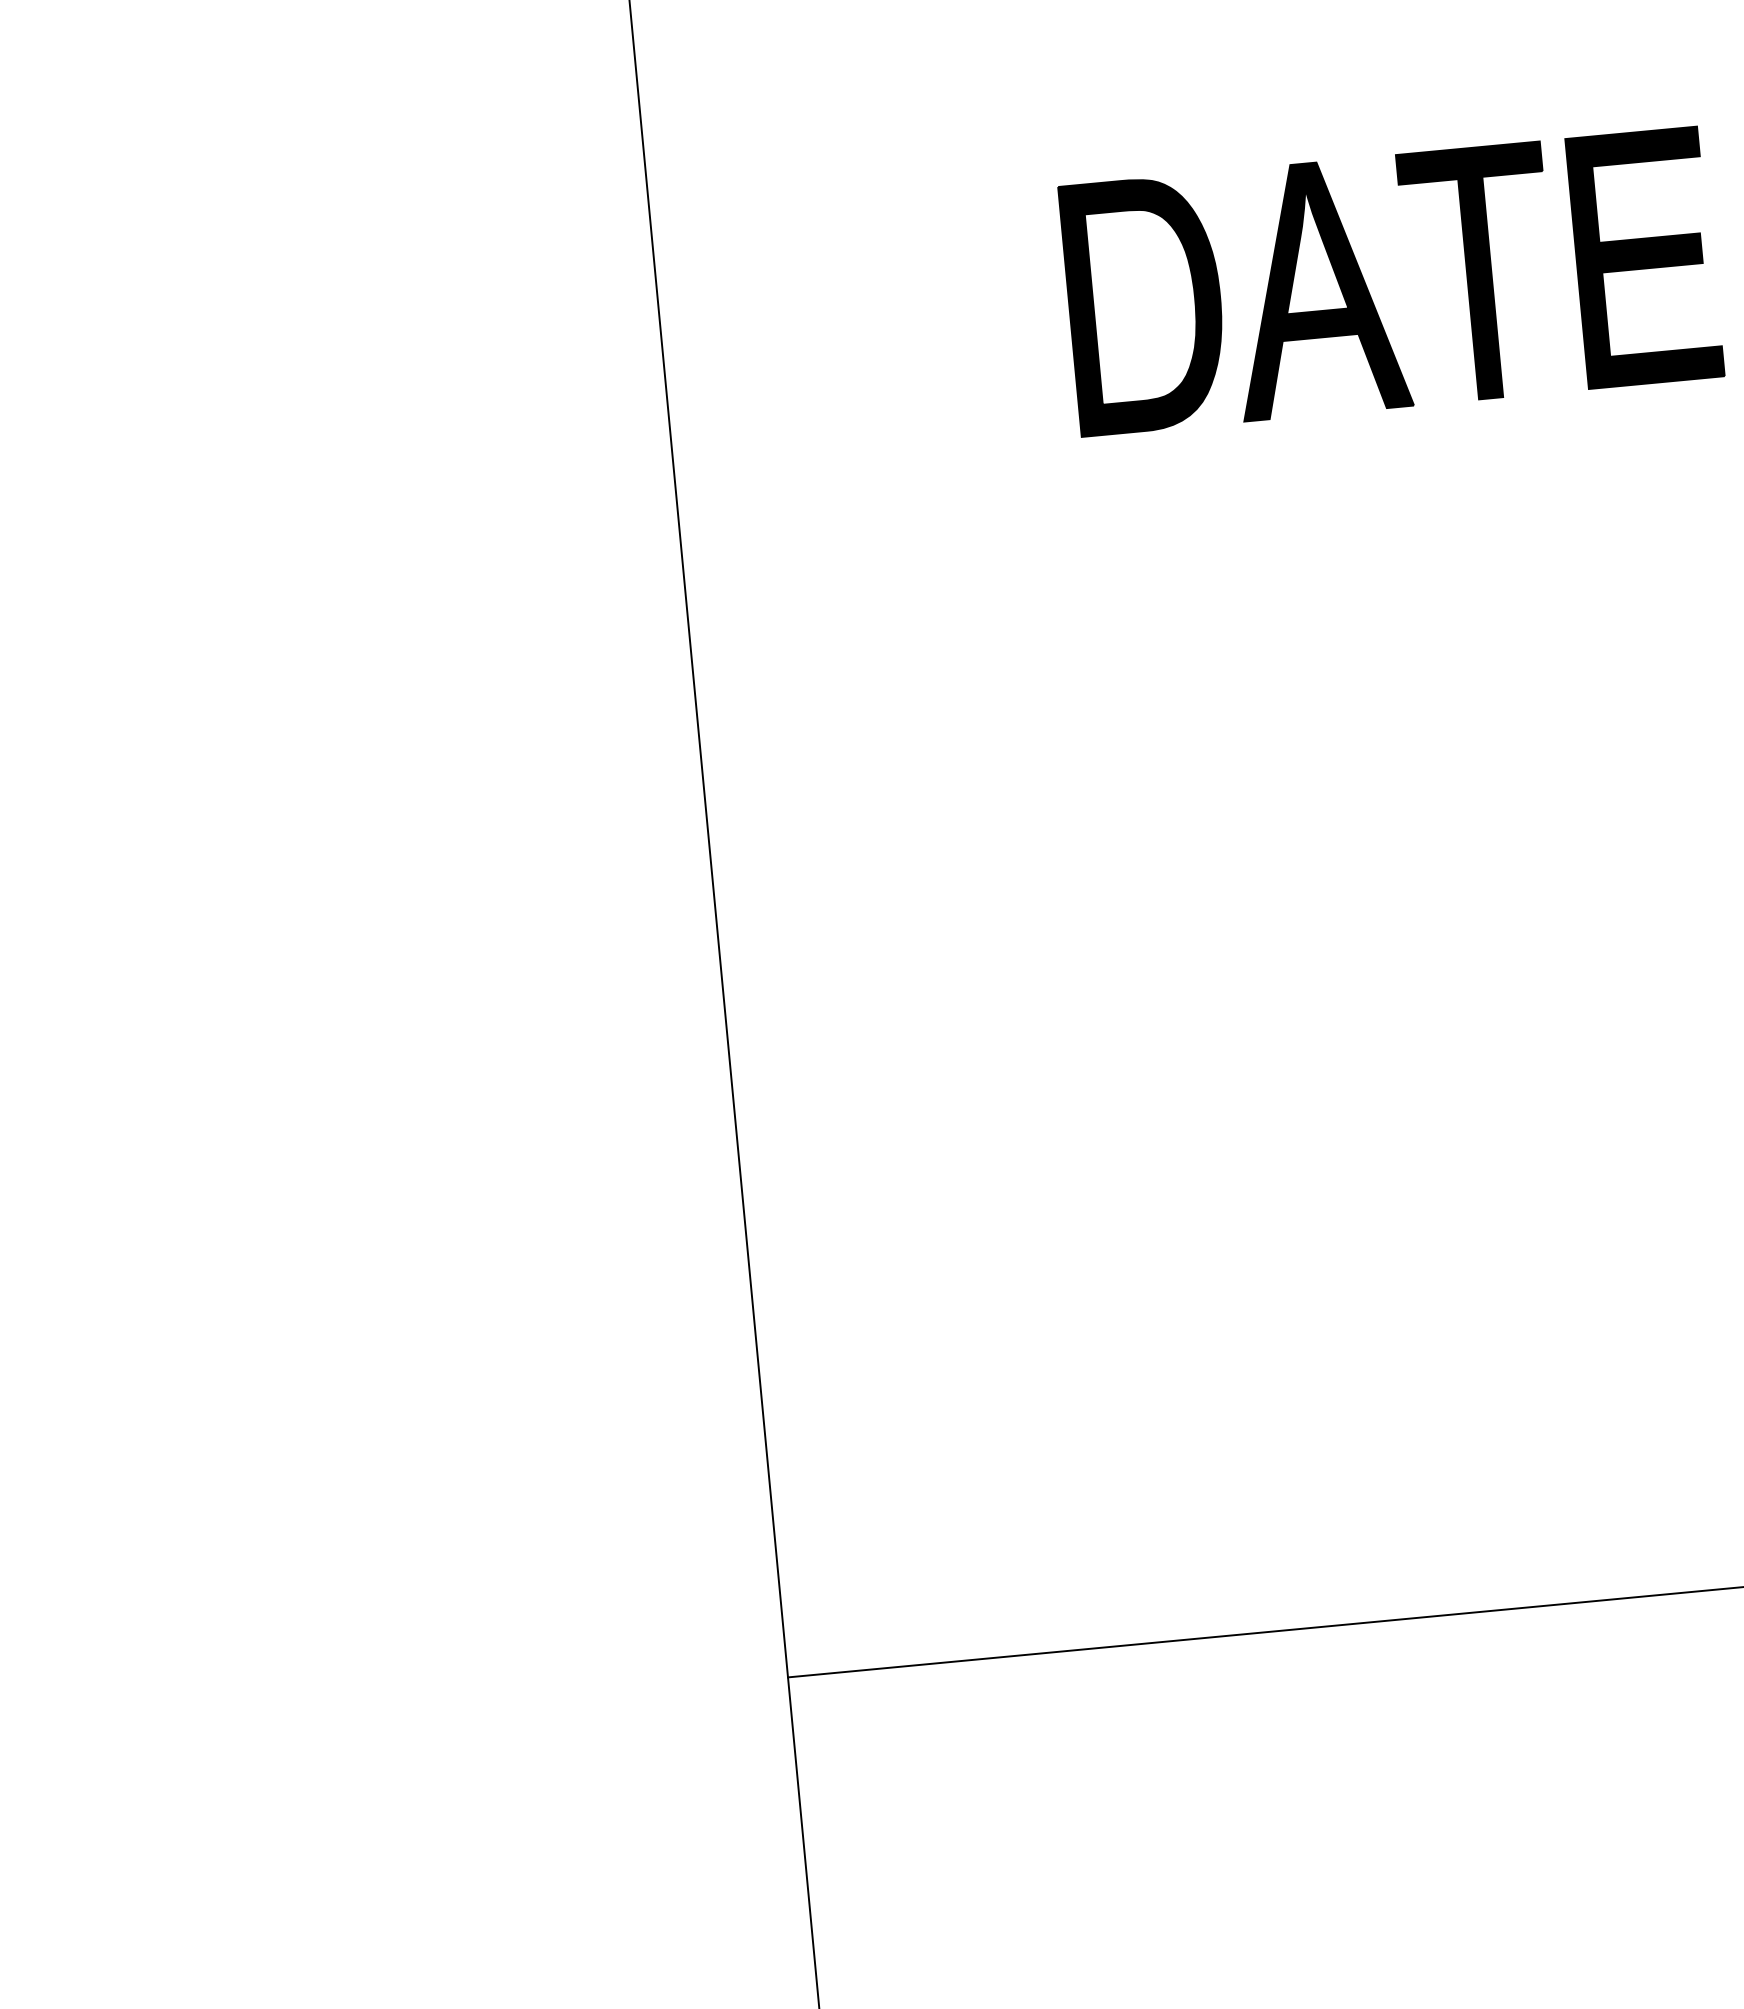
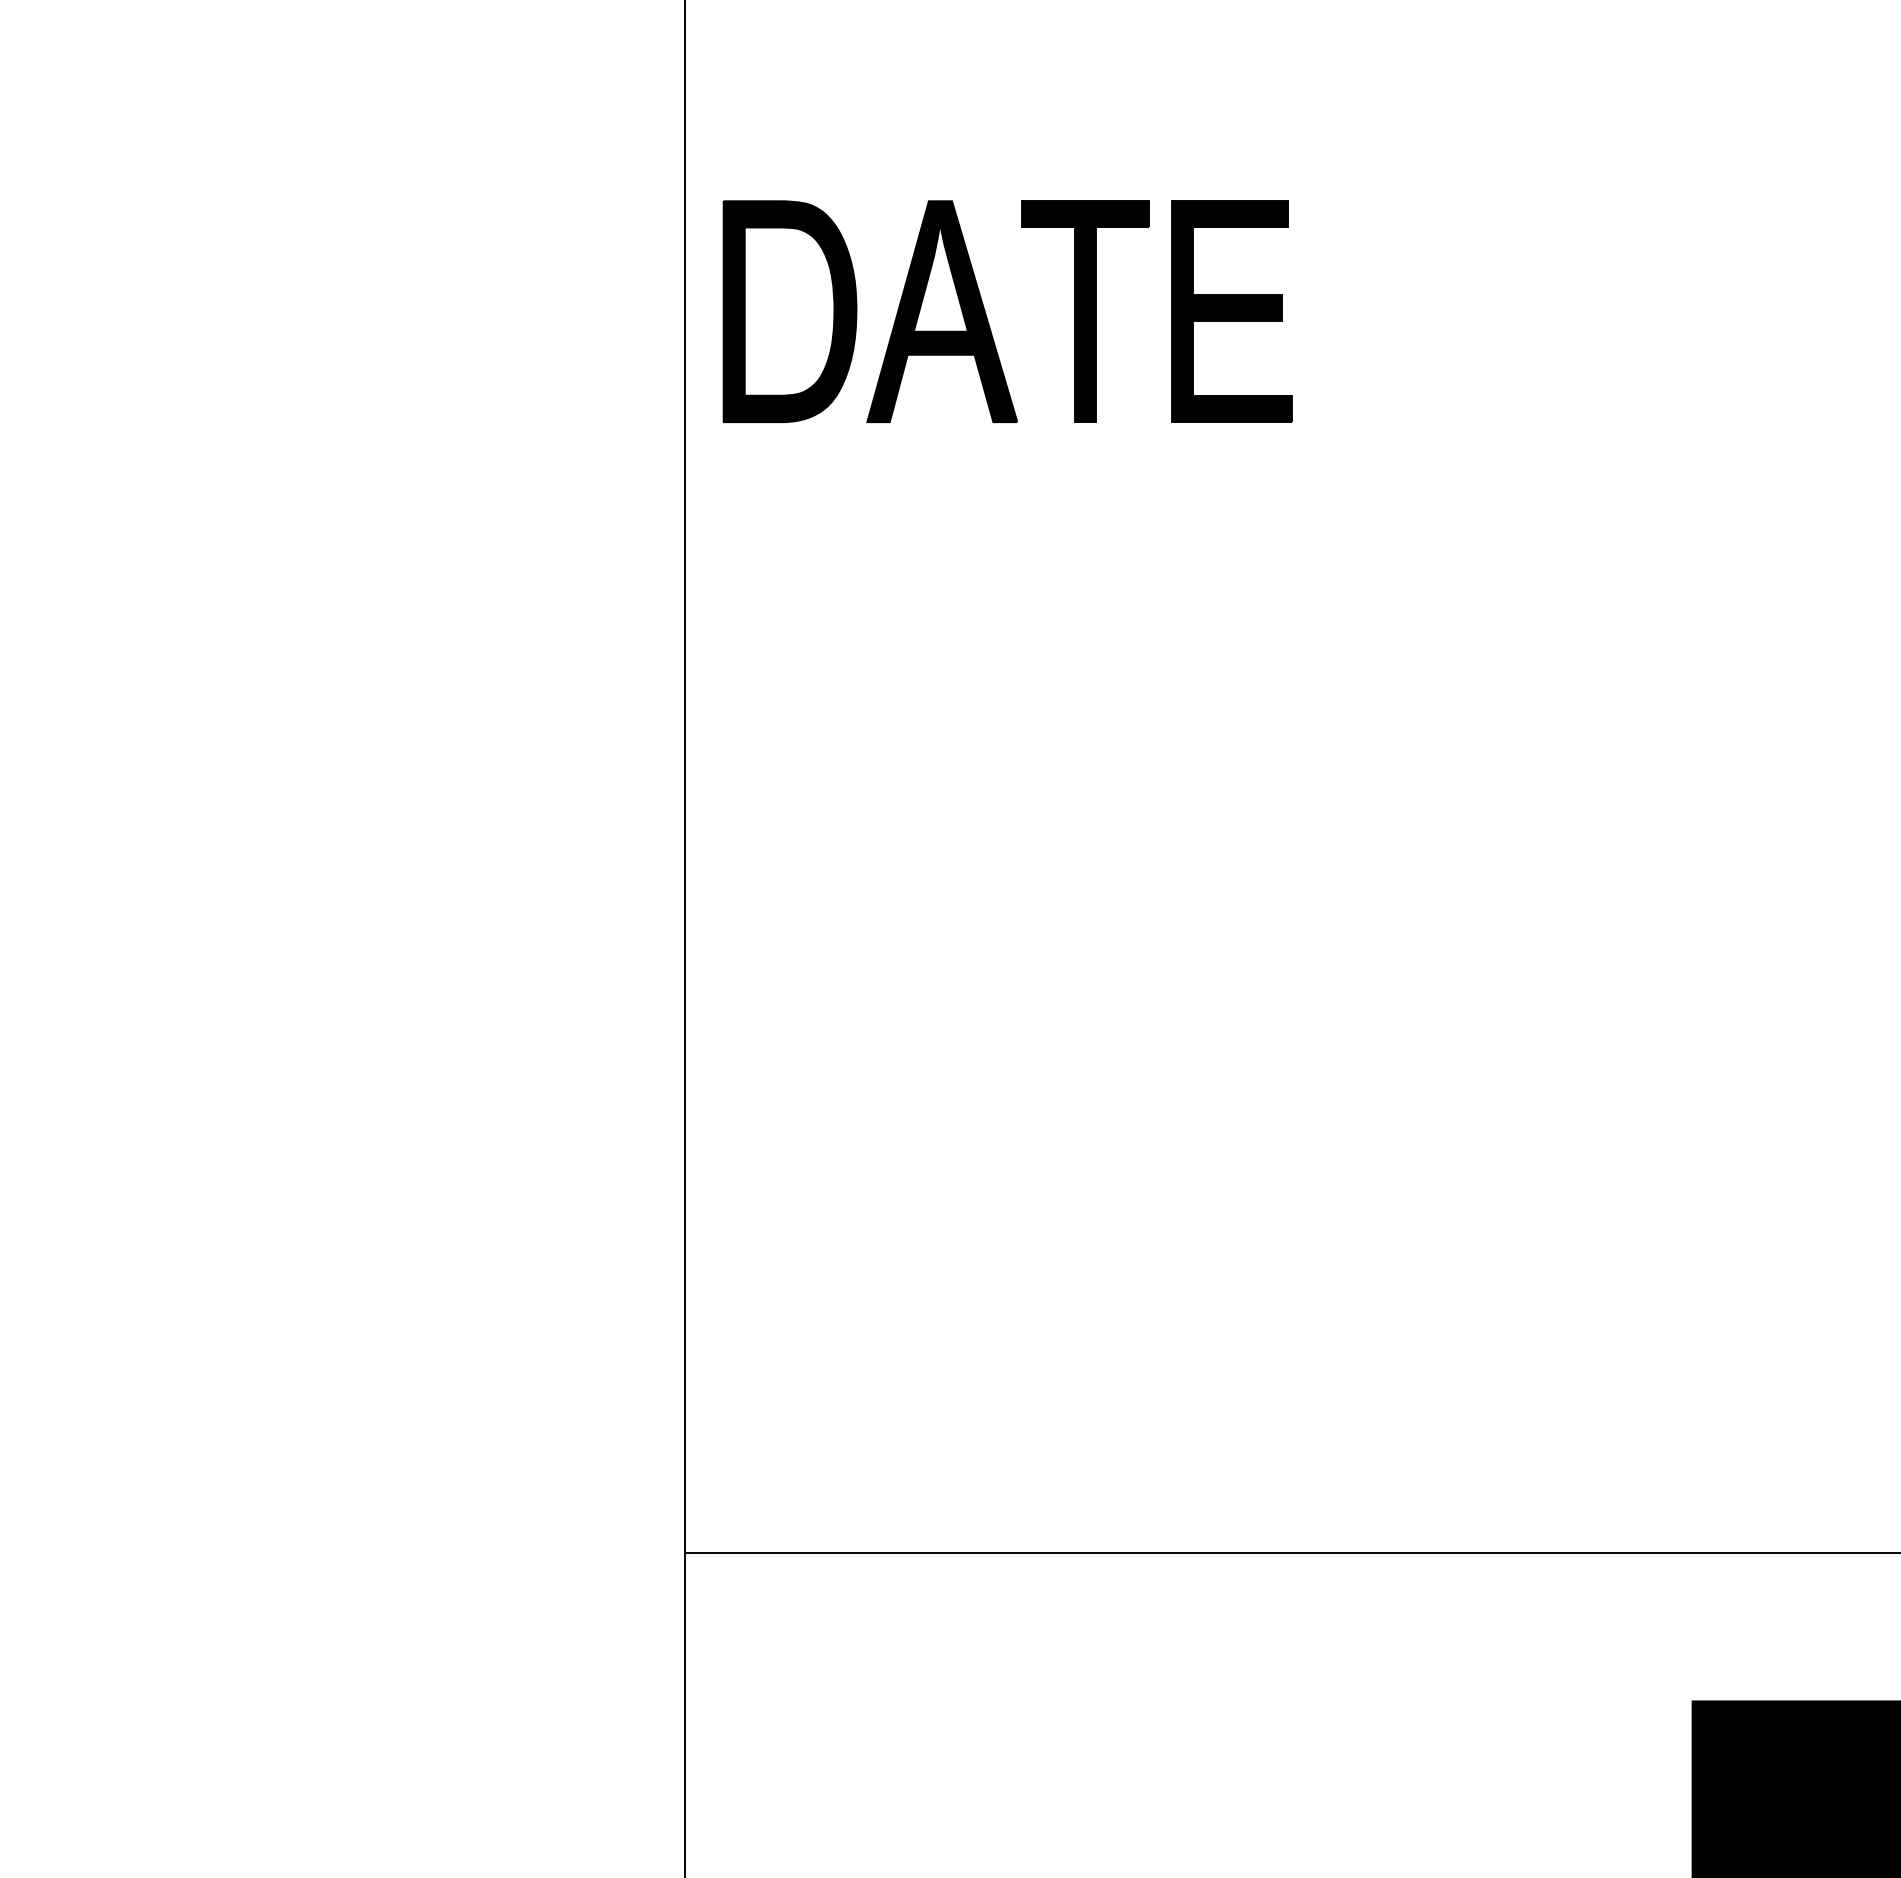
part: (1369, 290) -> (987, 317), moved

